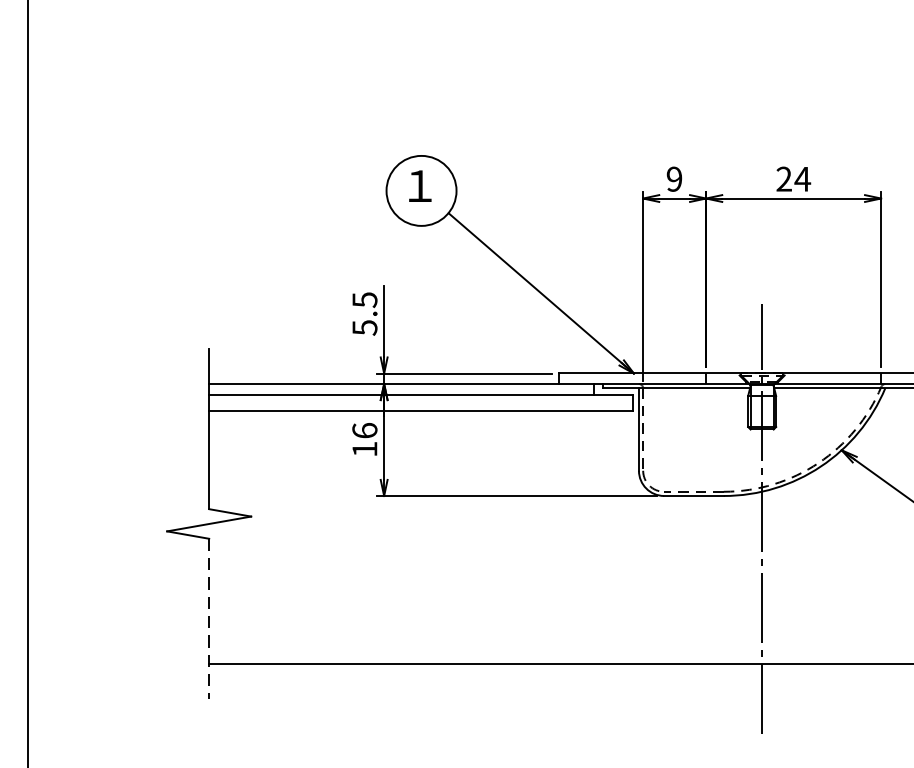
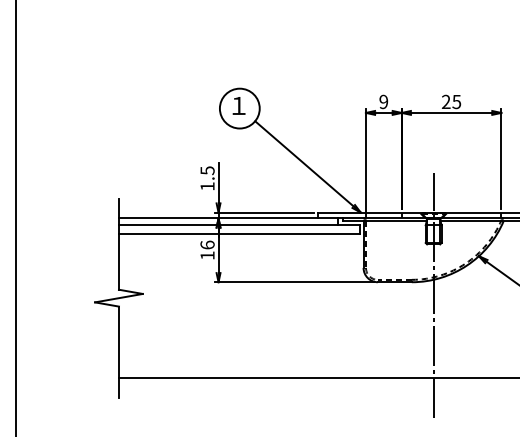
text: (802, 180) -> (456, 102), 24 -> 25
text: (364, 327) -> (207, 186), 5.5 -> 1.5
line: (208, 619) -> (118, 352), dashed -> solid

